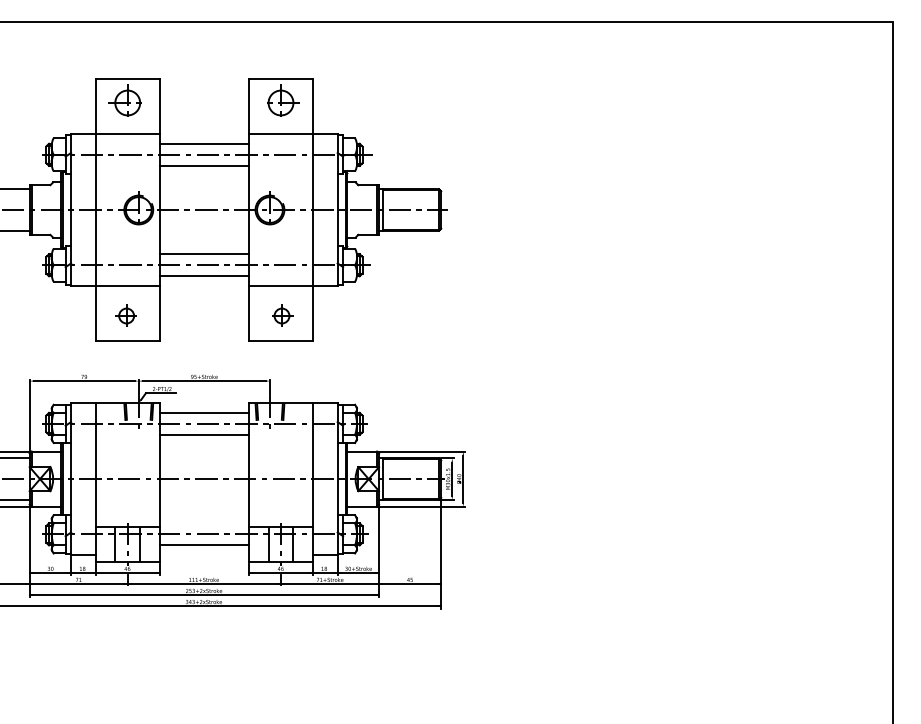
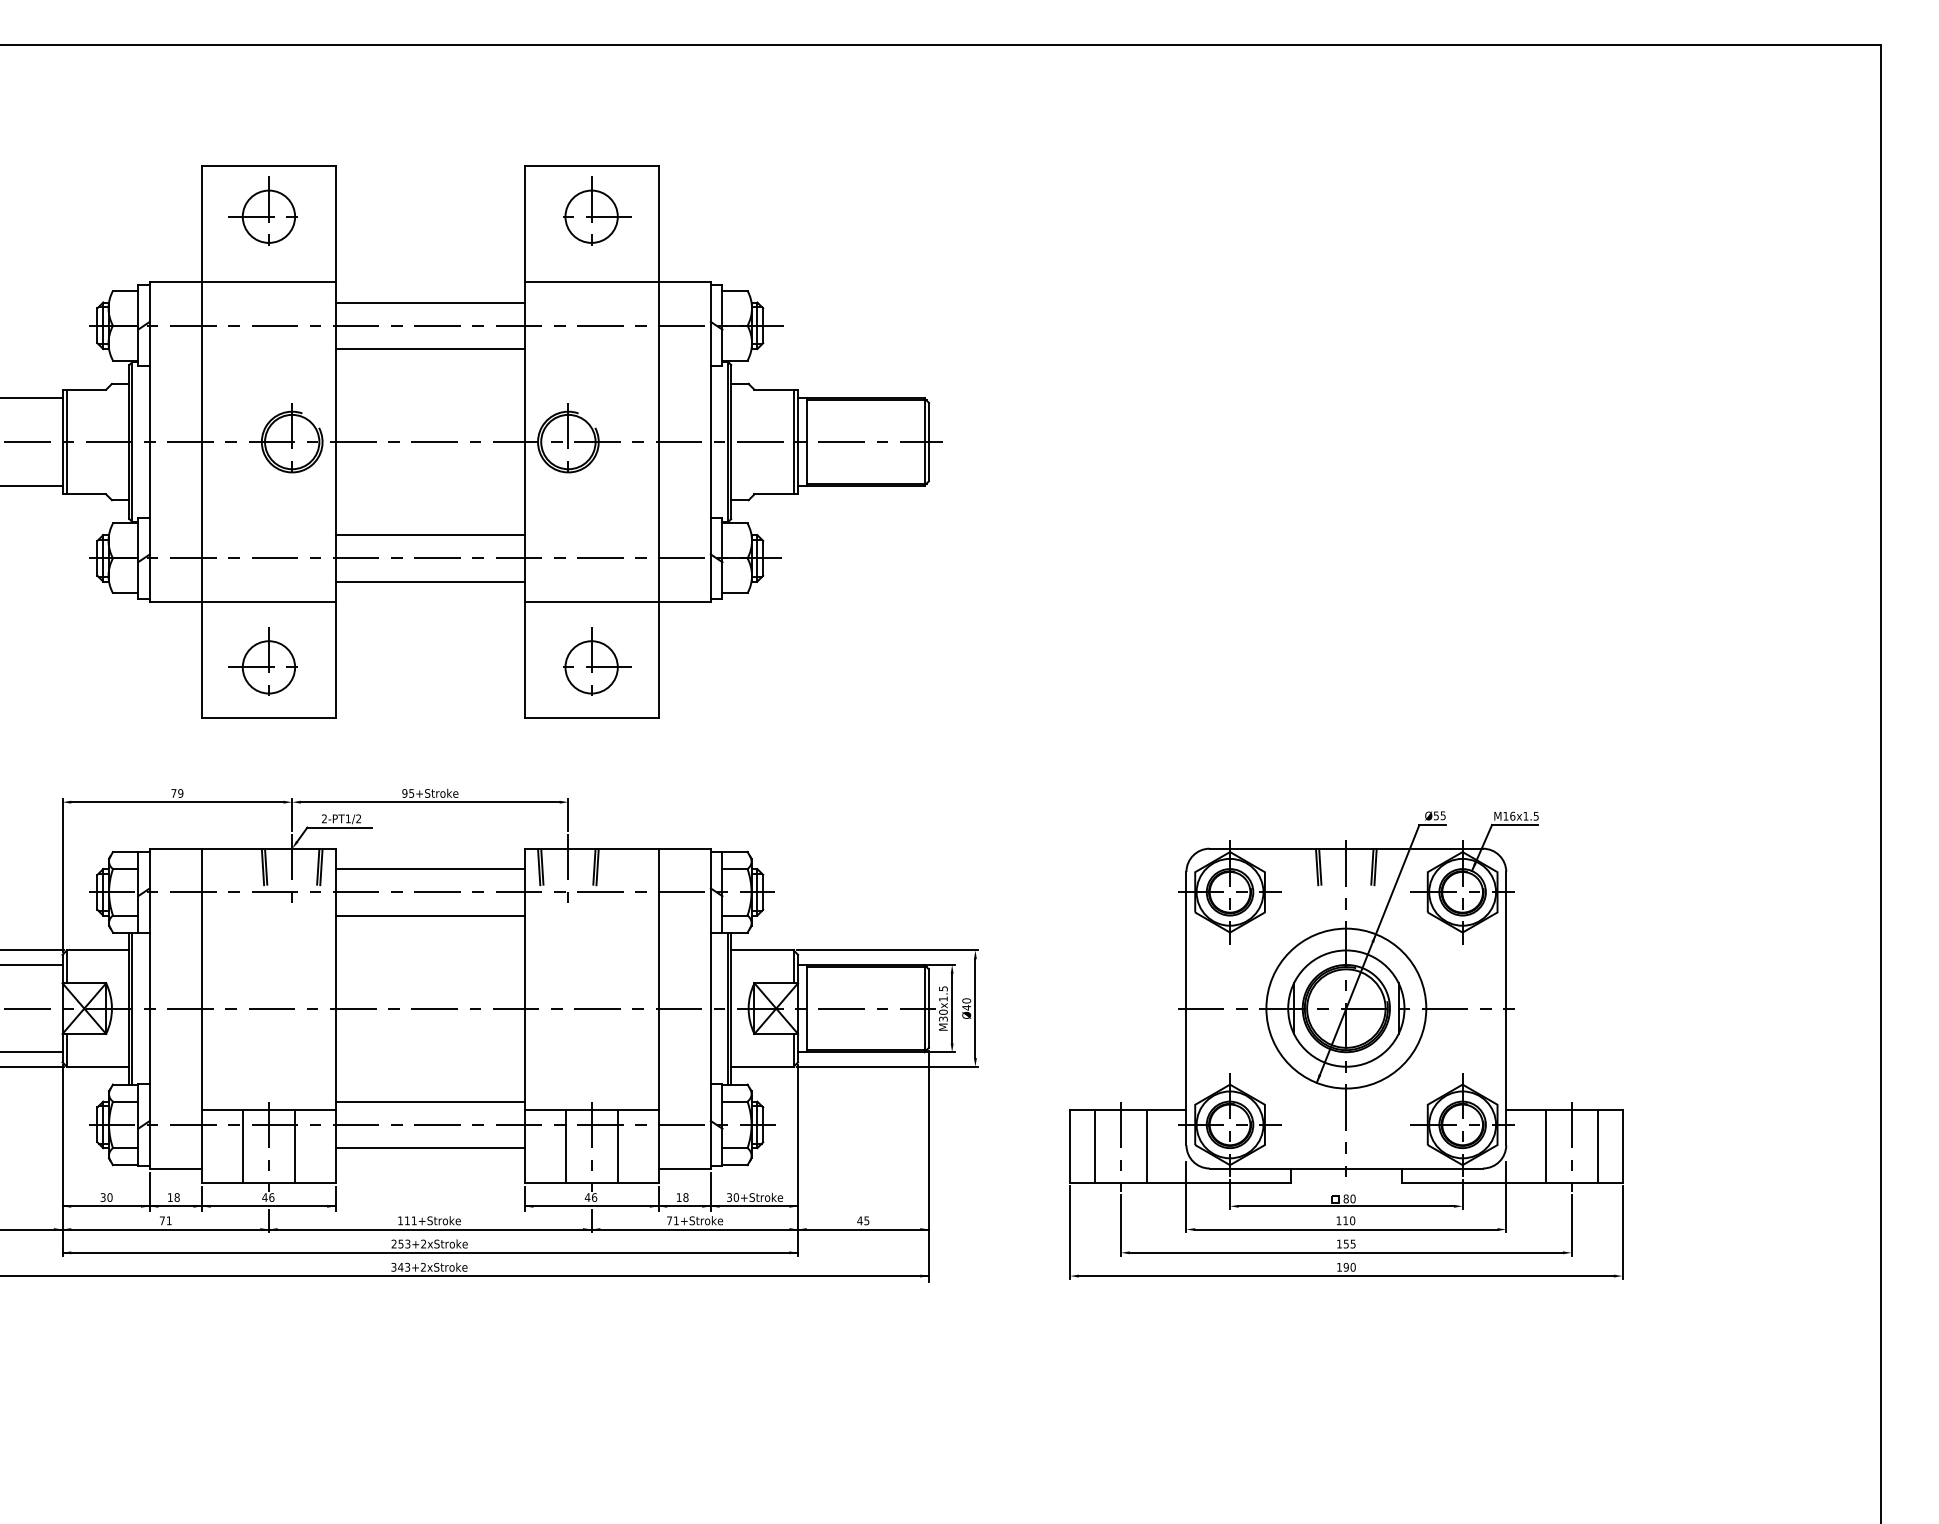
part: (124, 314) -> (262, 661), size x1.67
part: (283, 314) -> (596, 661), size x1.67
part: (639, 496) -> (1346, 1045), added
line: (204, 523) -> (430, 1102), added

